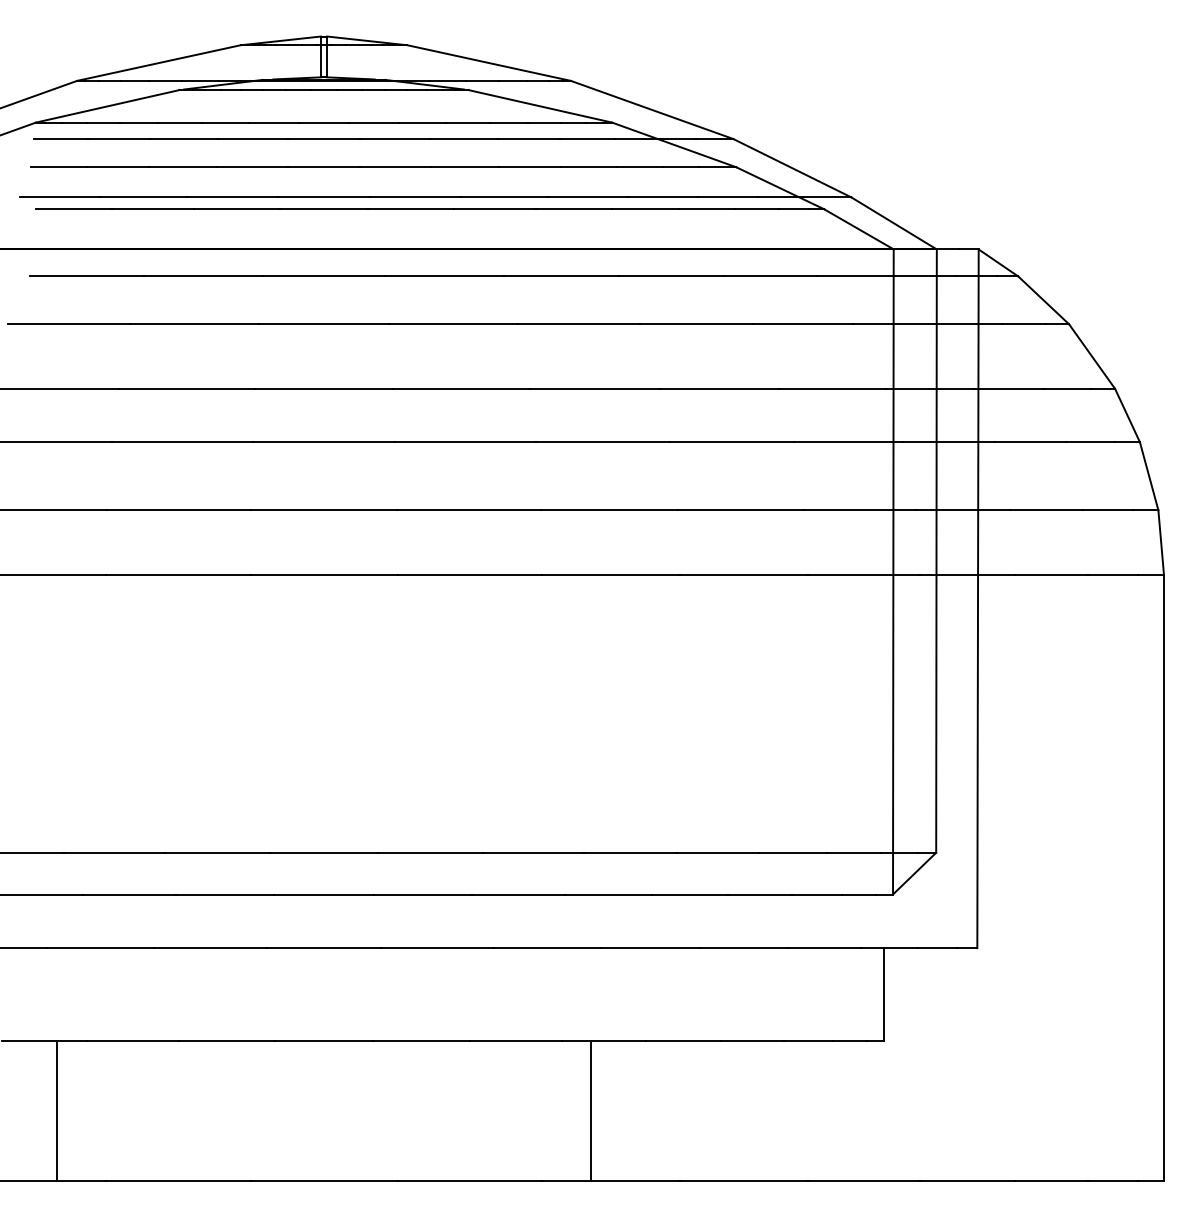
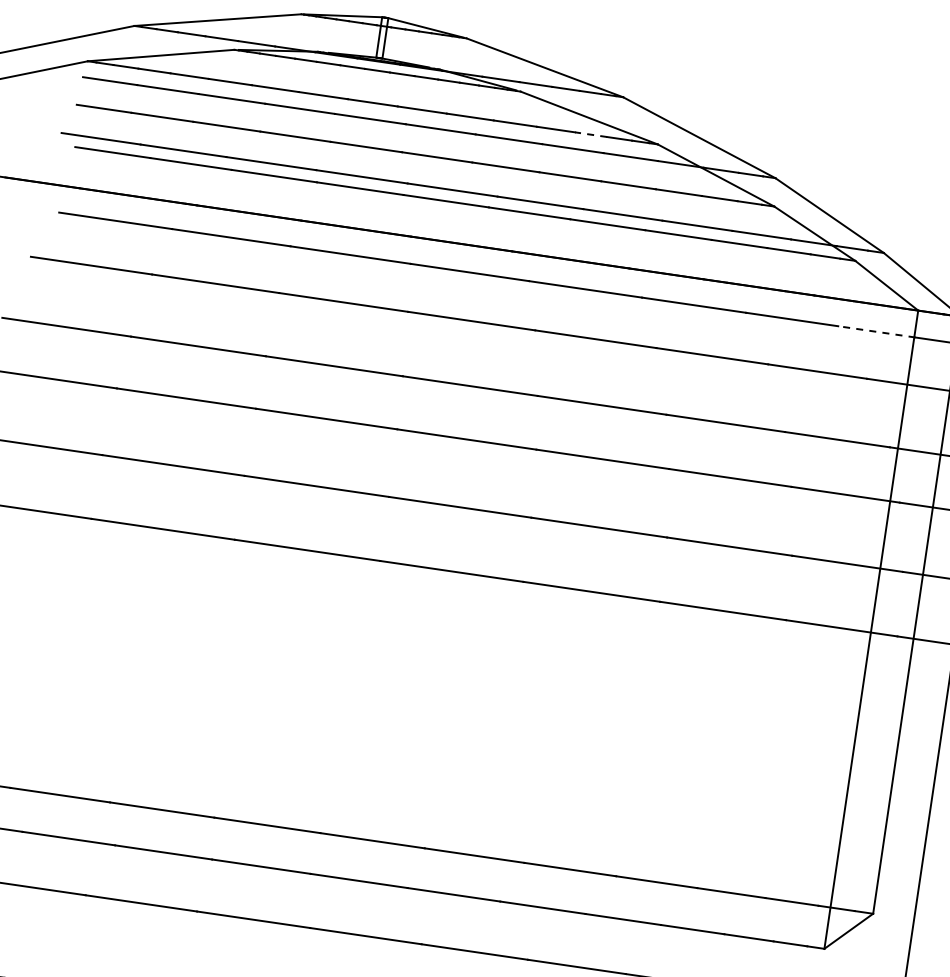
line: (544, 122) -> (591, 134), solid -> dashed
line: (855, 276) -> (876, 331), solid -> dashed

